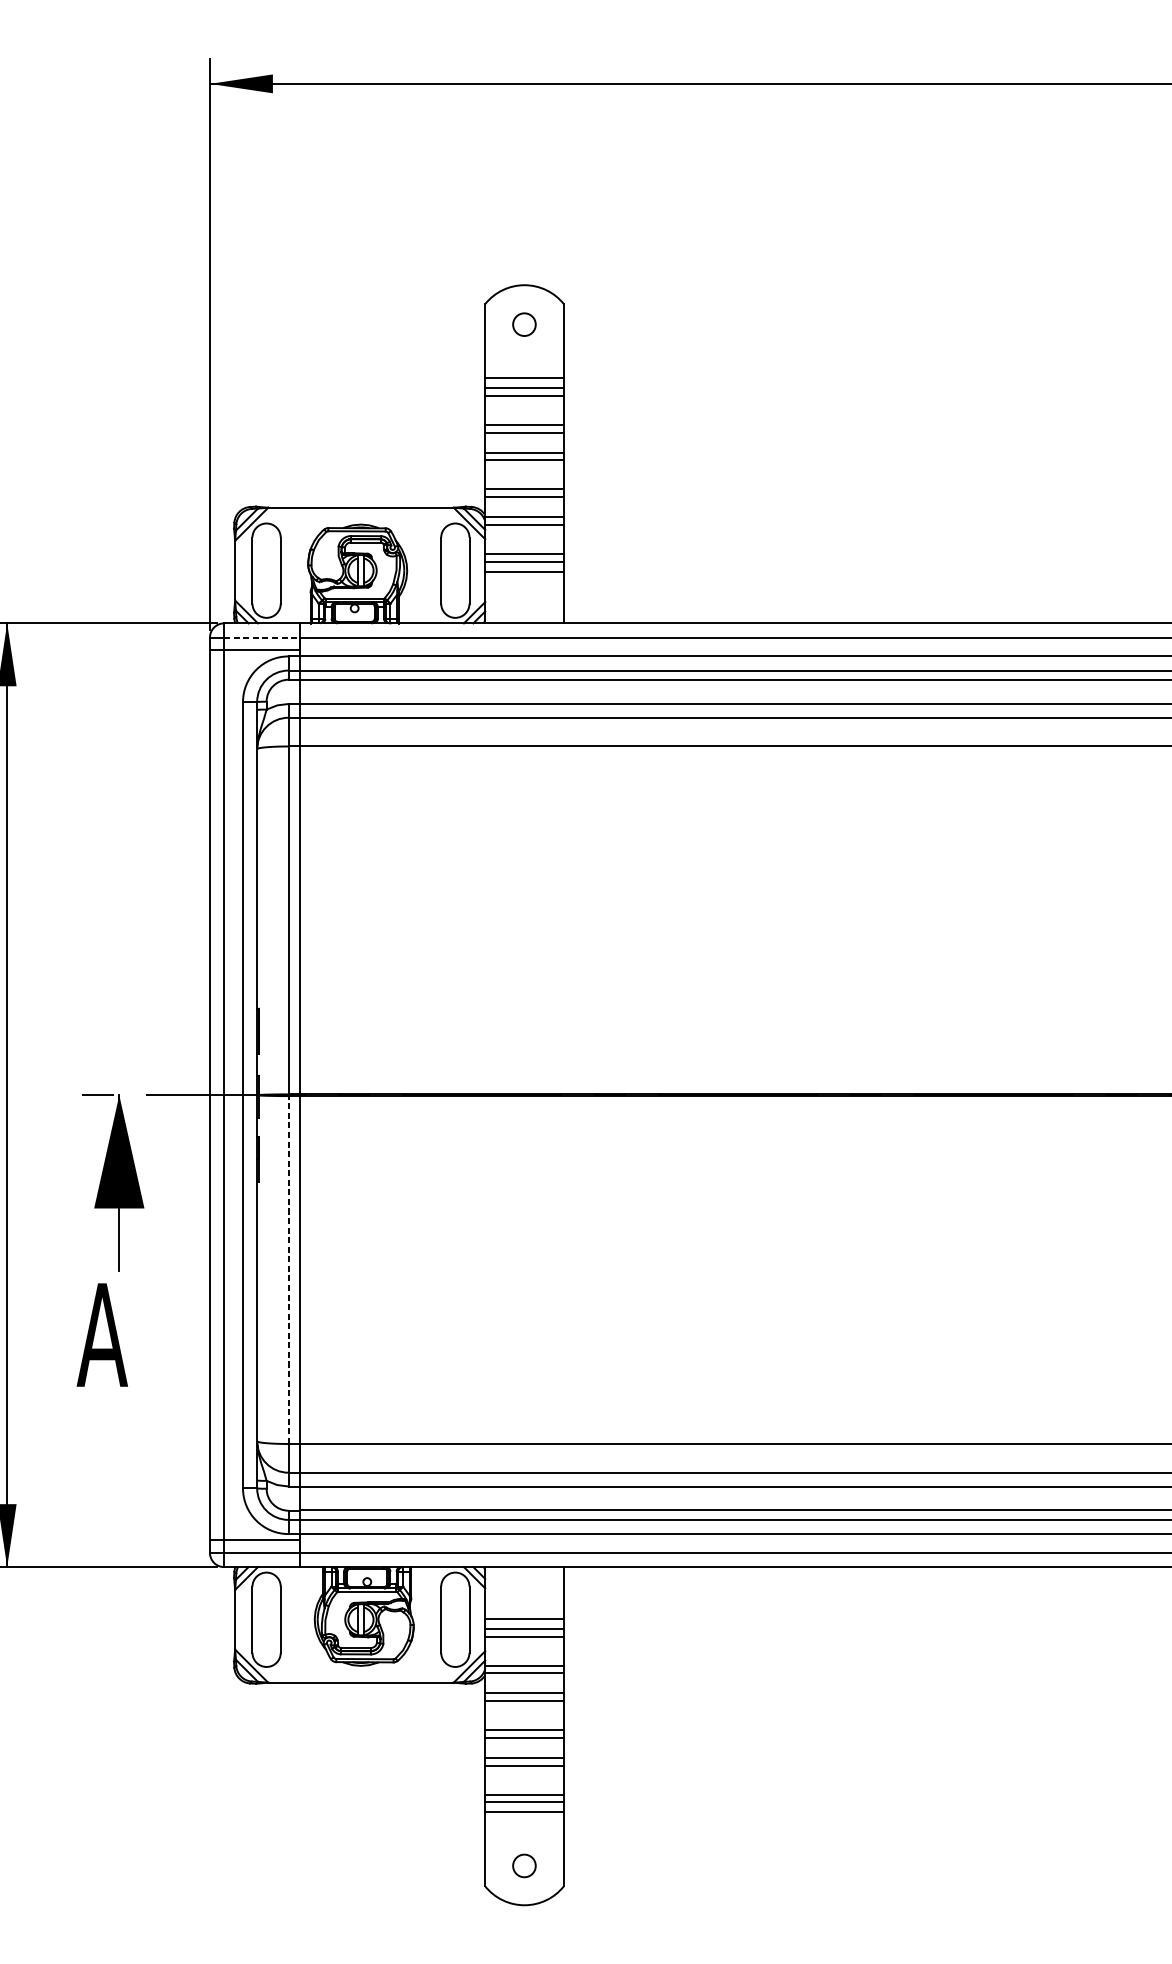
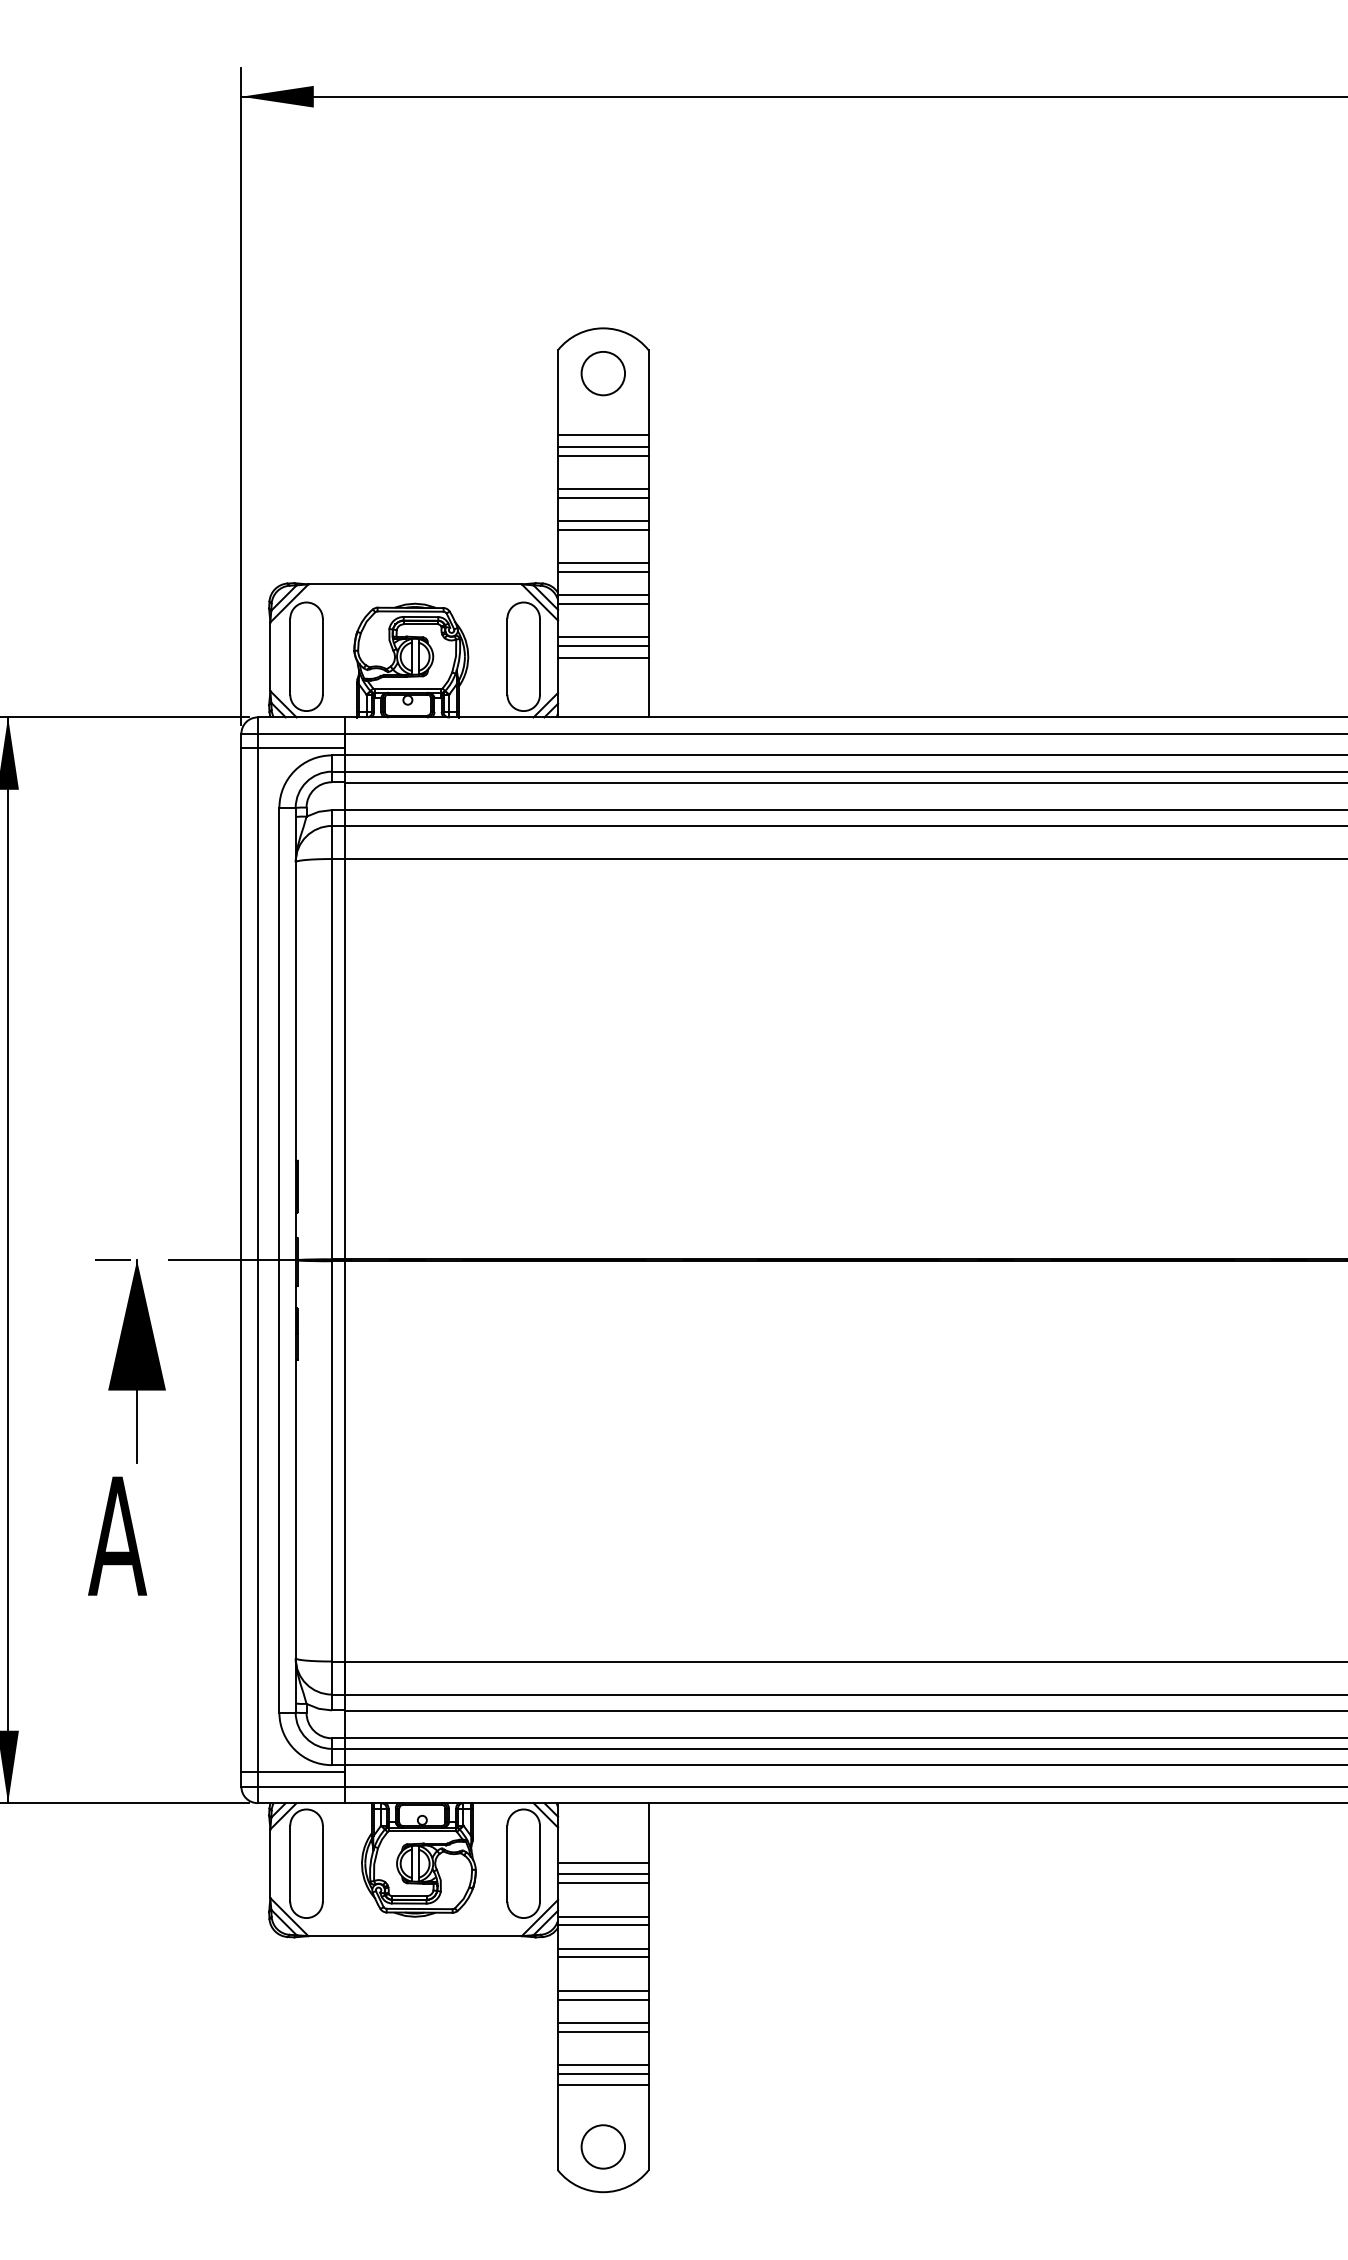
circle: (523, 324) -> (602, 373), size x1.67
line: (262, 637) -> (301, 733), dashed -> solid
line: (288, 1269) -> (331, 1460), dashed -> solid
circle: (523, 1865) -> (602, 2146), size x1.67

